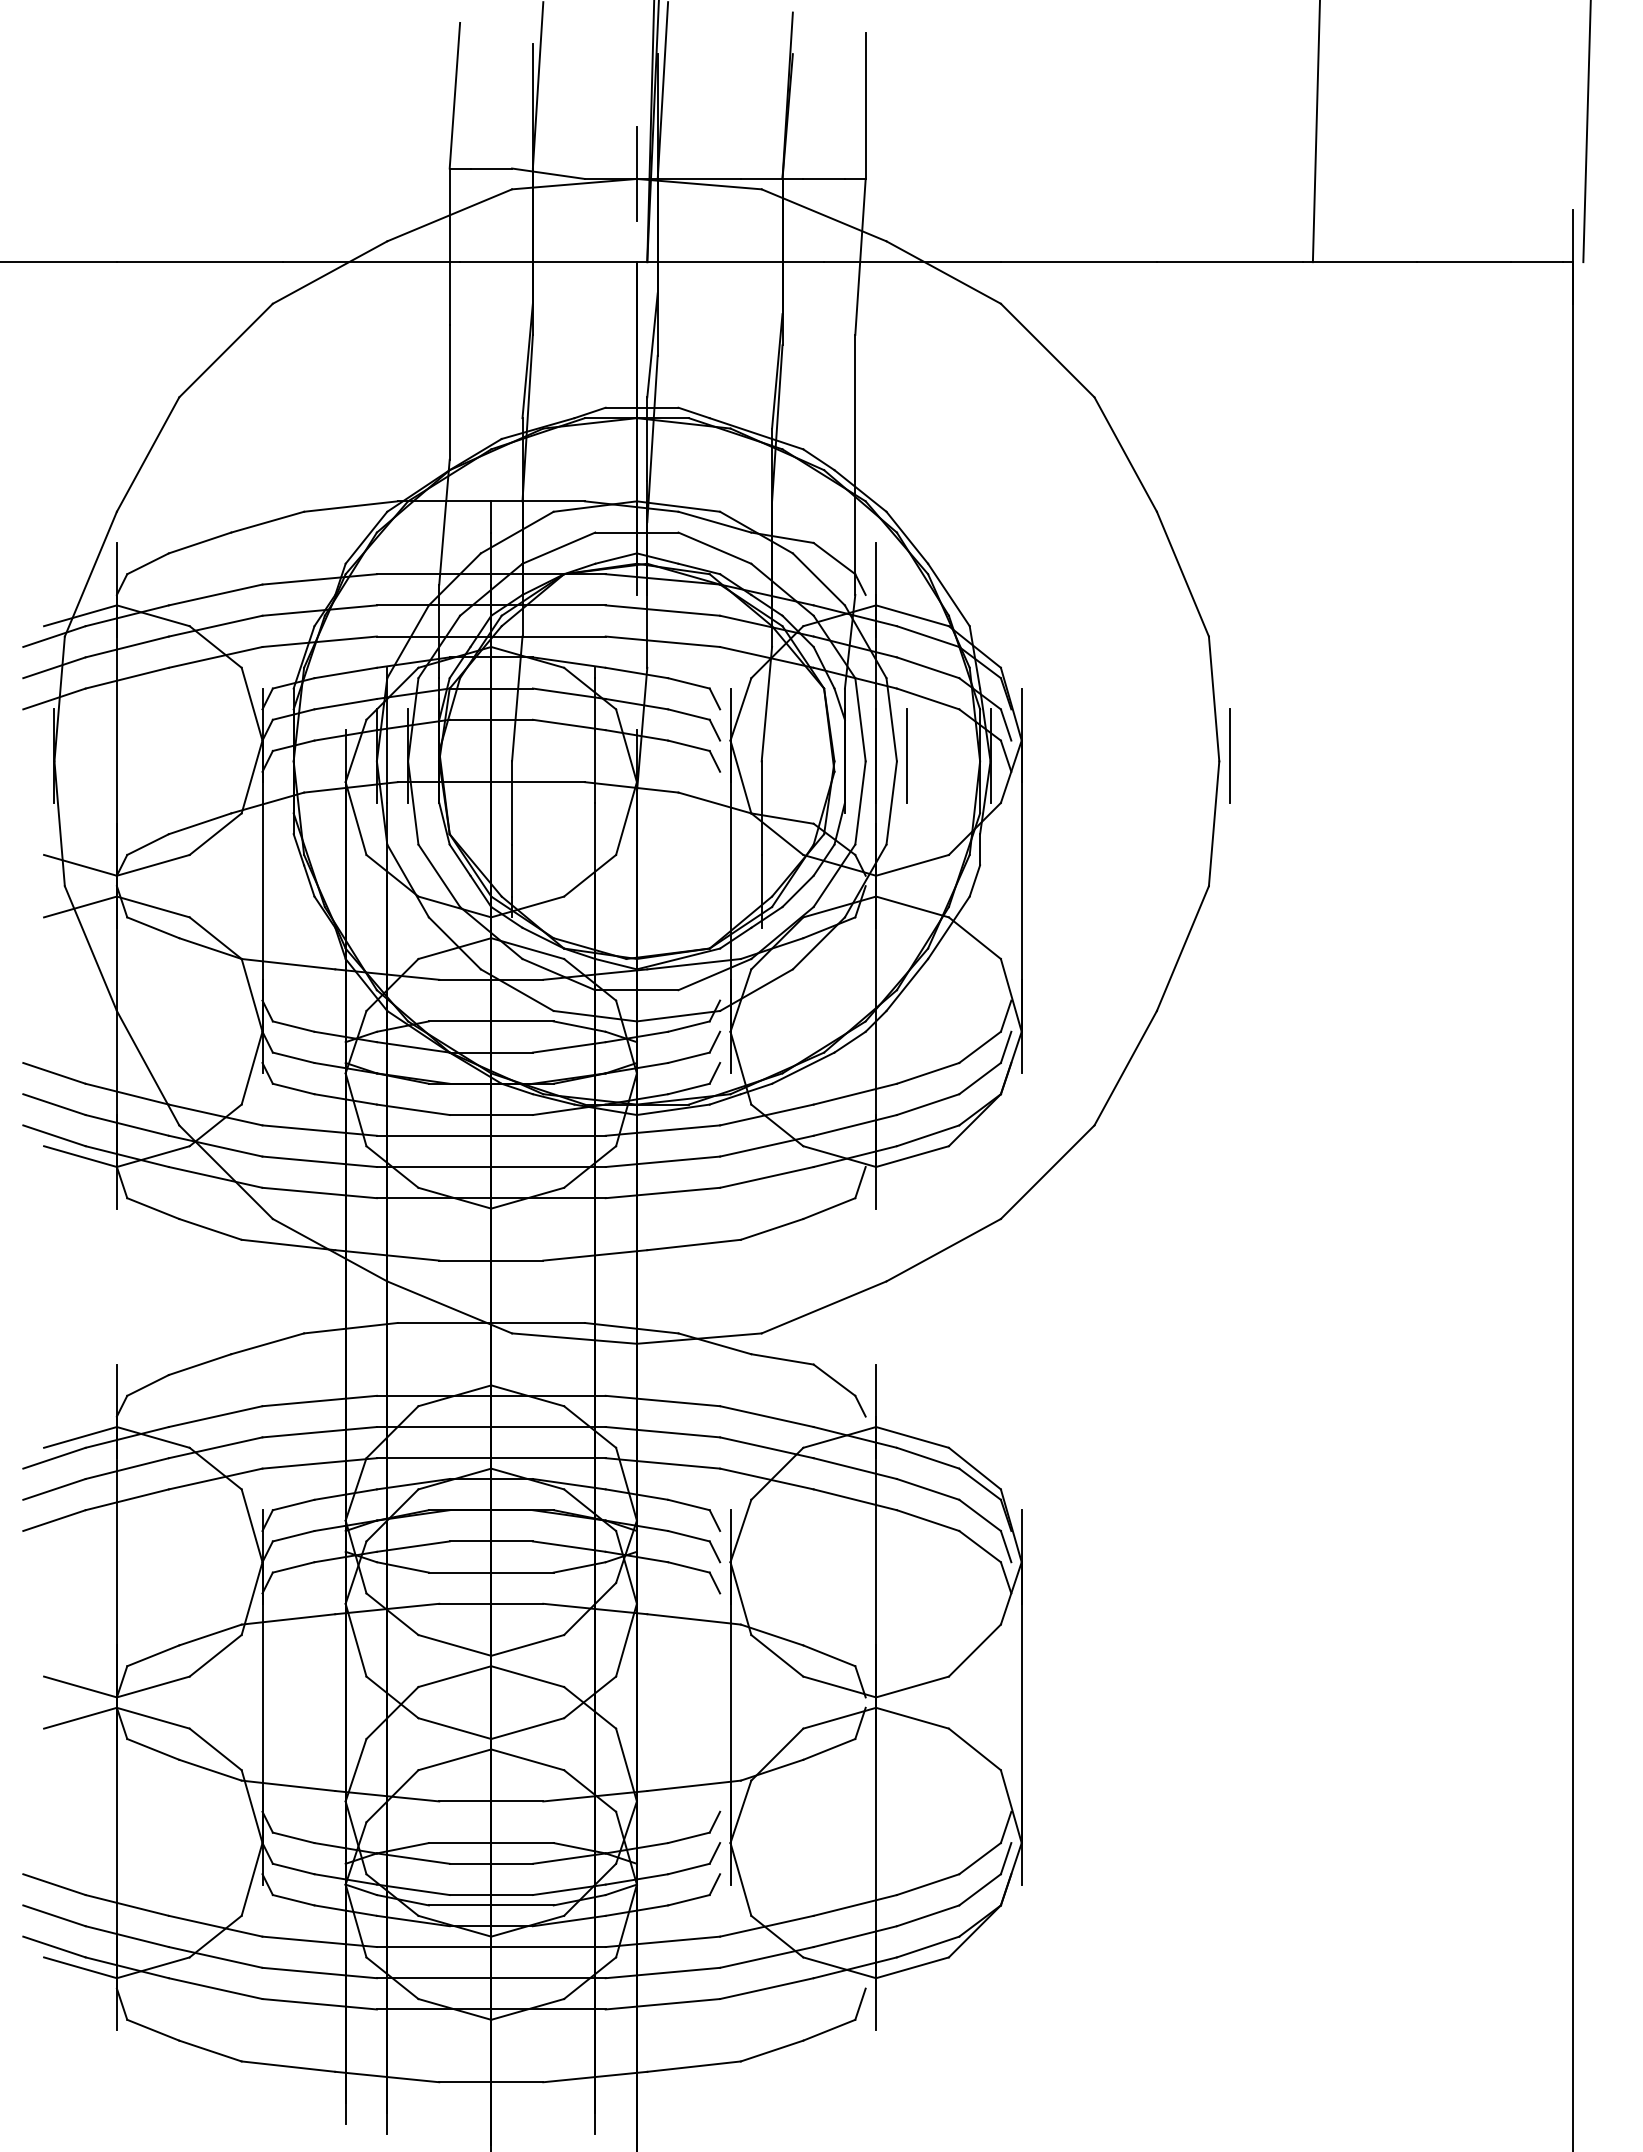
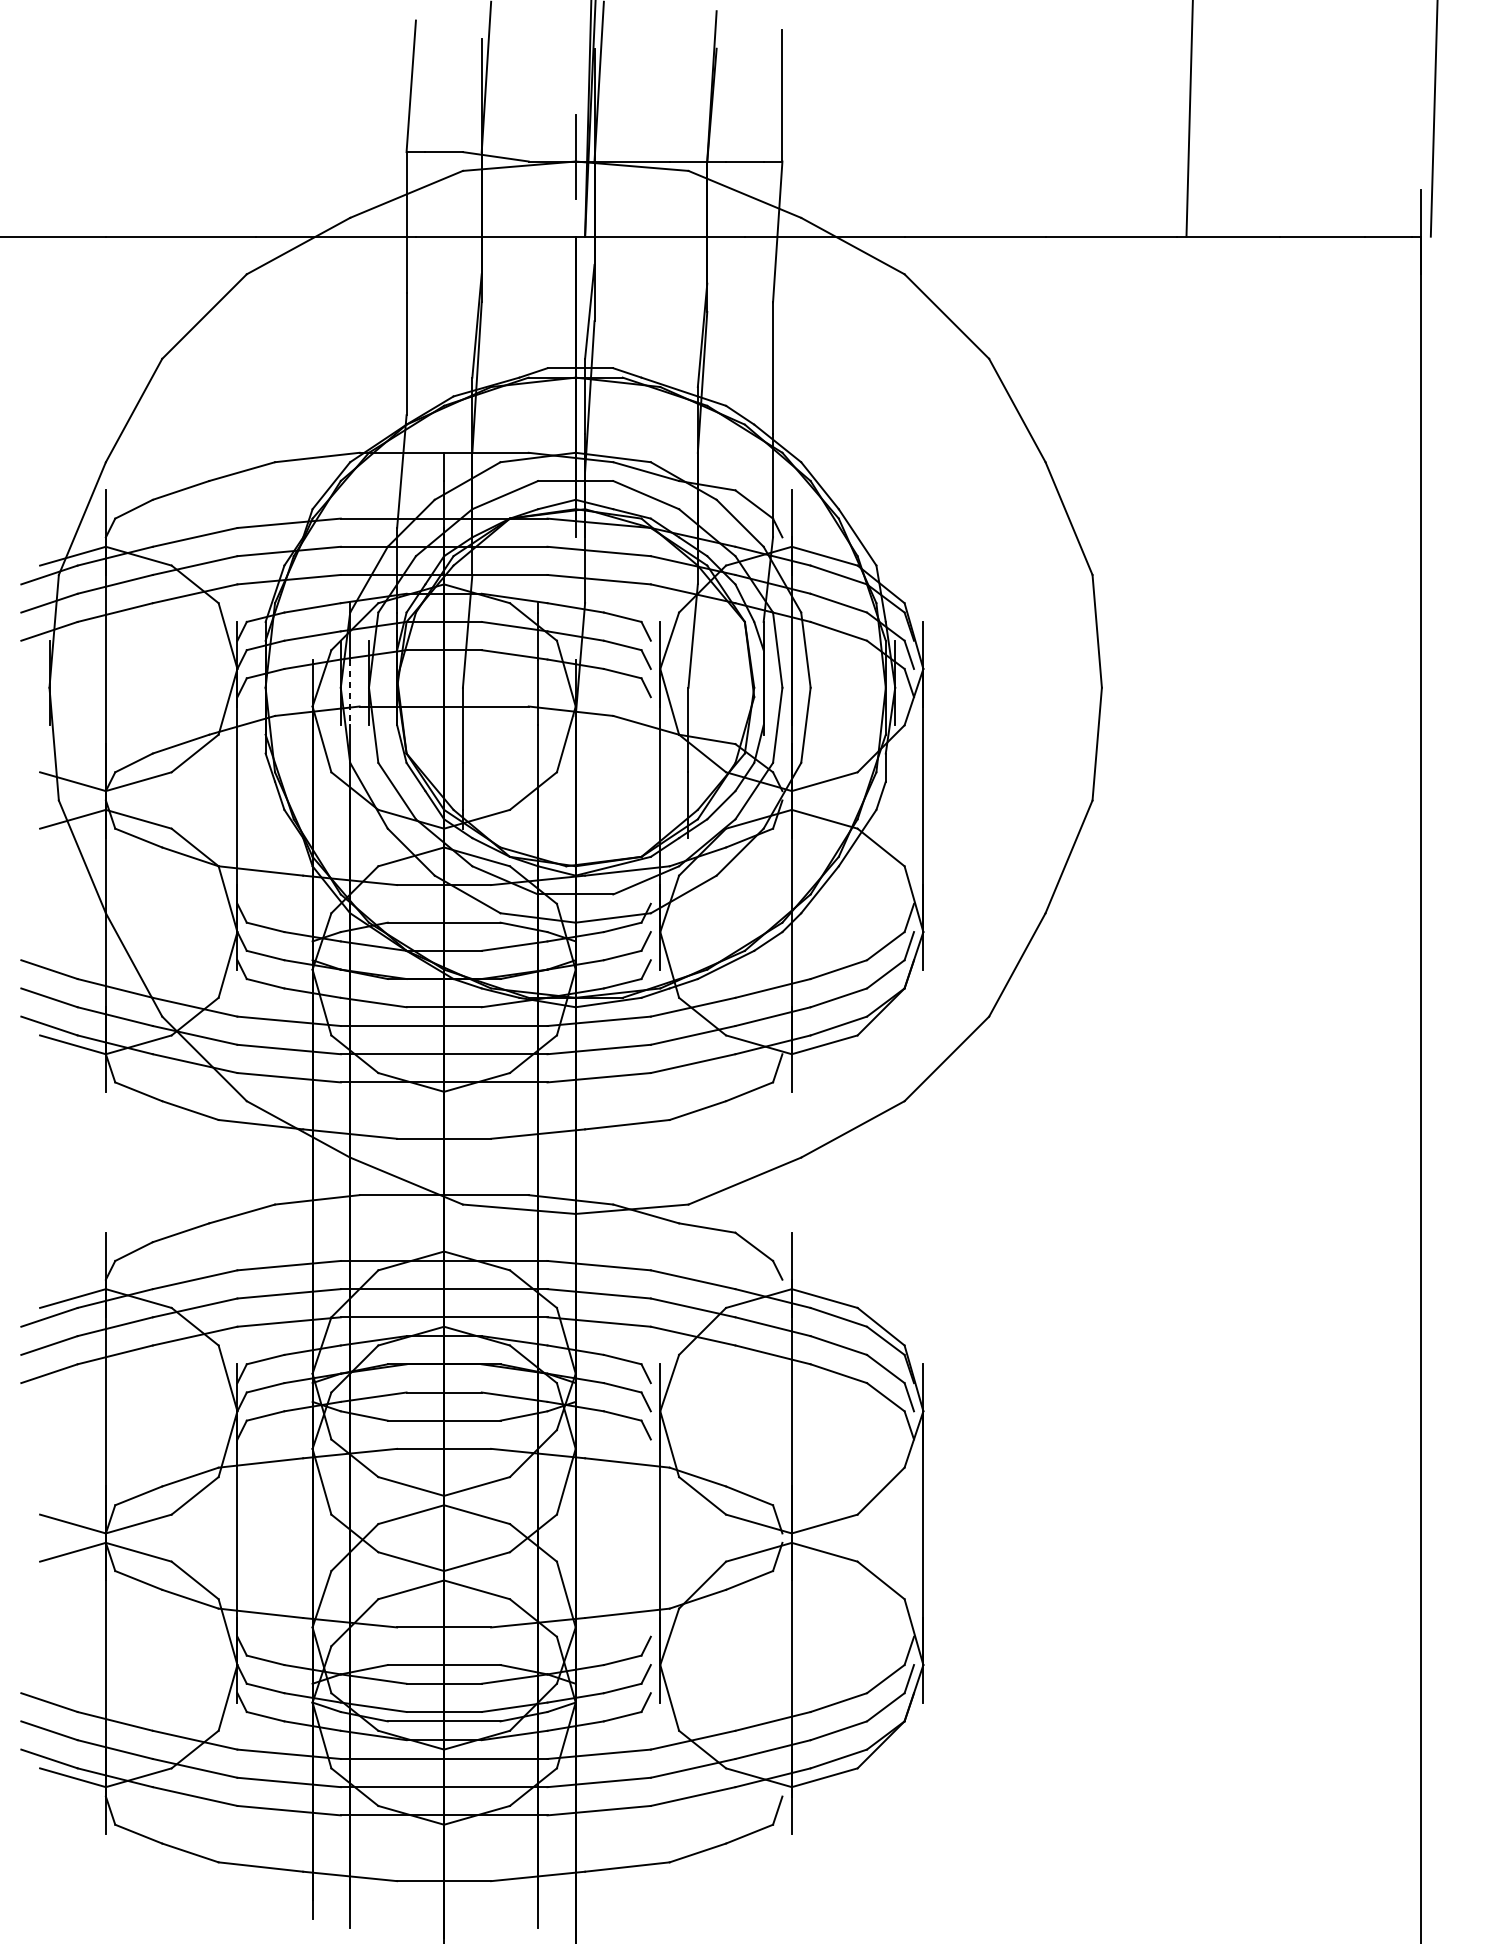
line: (906, 755) -> (819, 682), removed
line: (1229, 755) -> (1111, 682), removed
line: (387, 767) -> (350, 693), solid -> dashed

